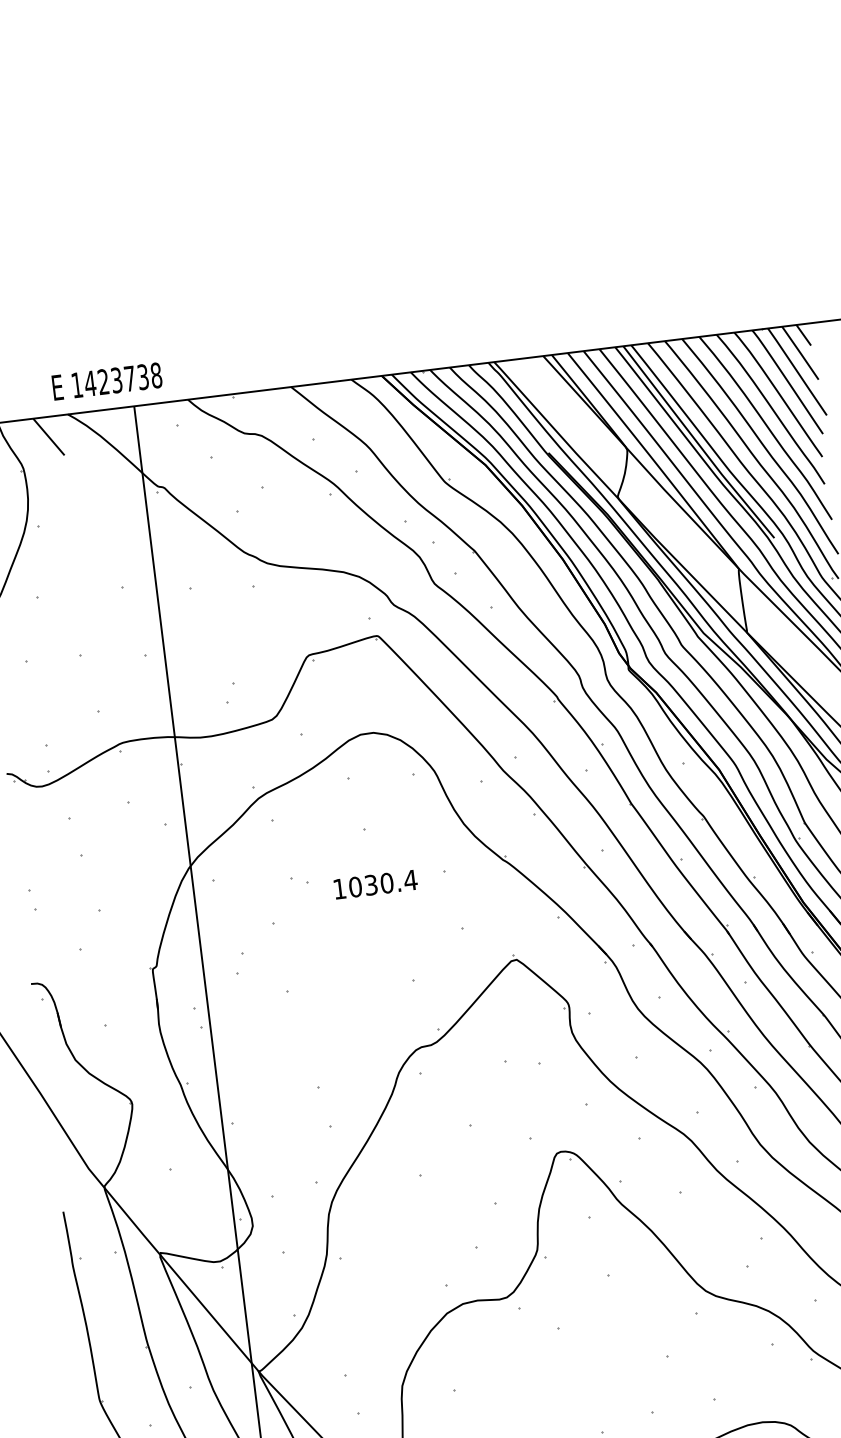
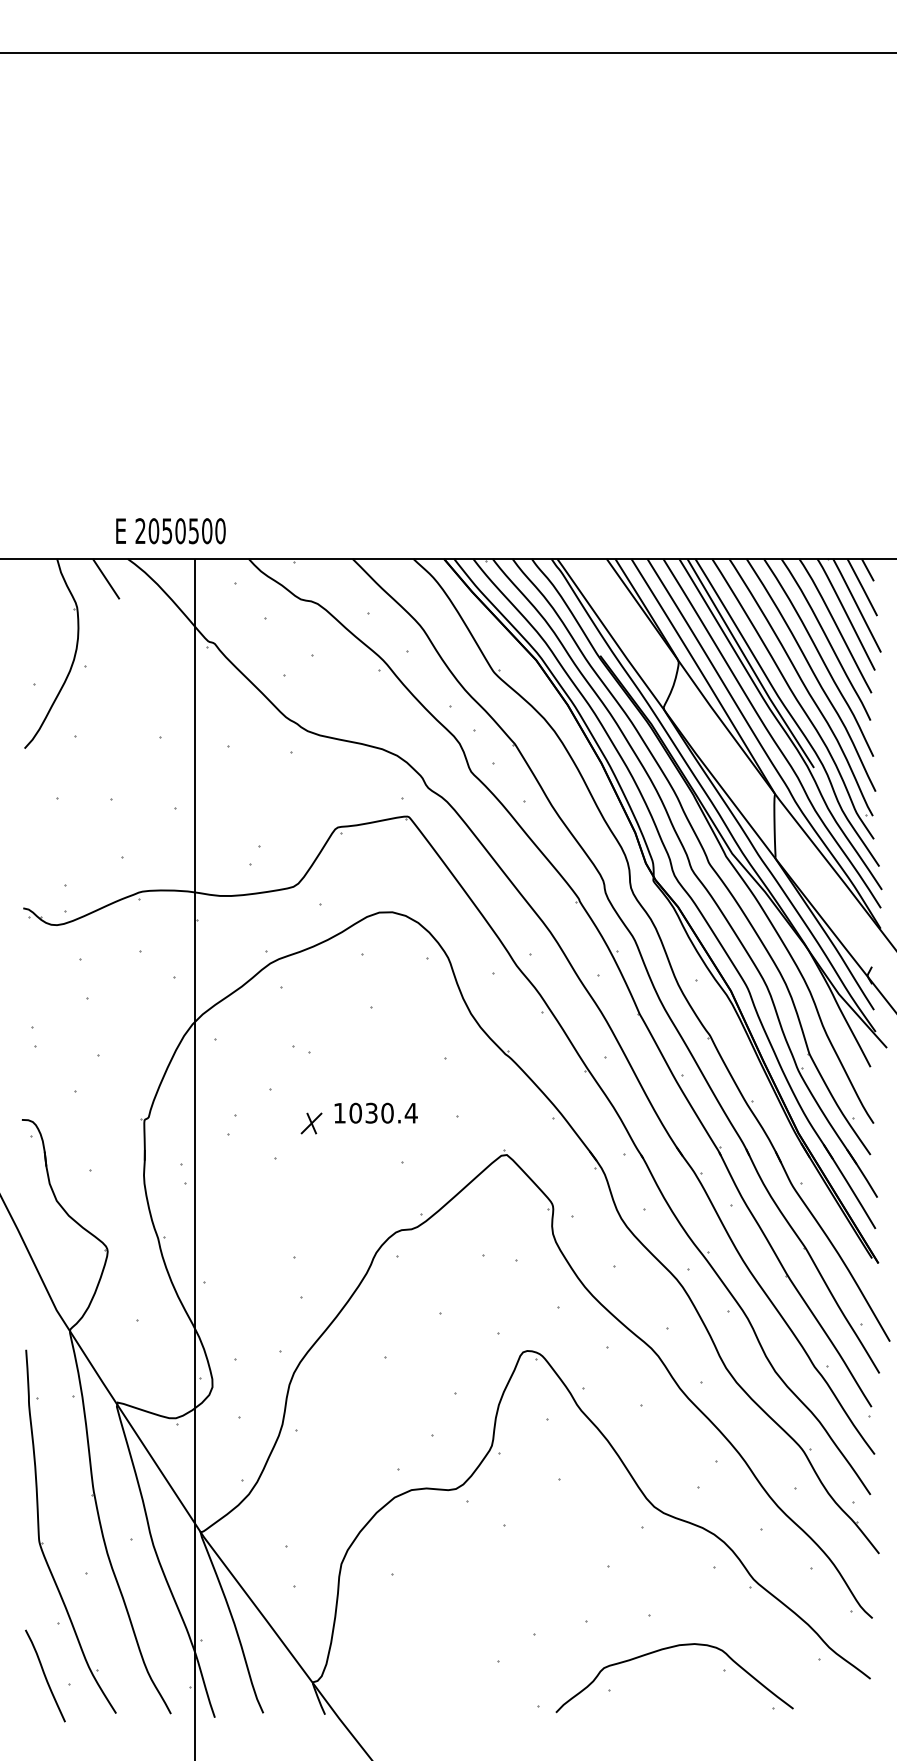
text: (116, 380) -> (180, 531), 1423738 -> 2050500
text: (375, 883) -> (375, 1112), moved
part: (318, 952) -> (311, 1123), added

